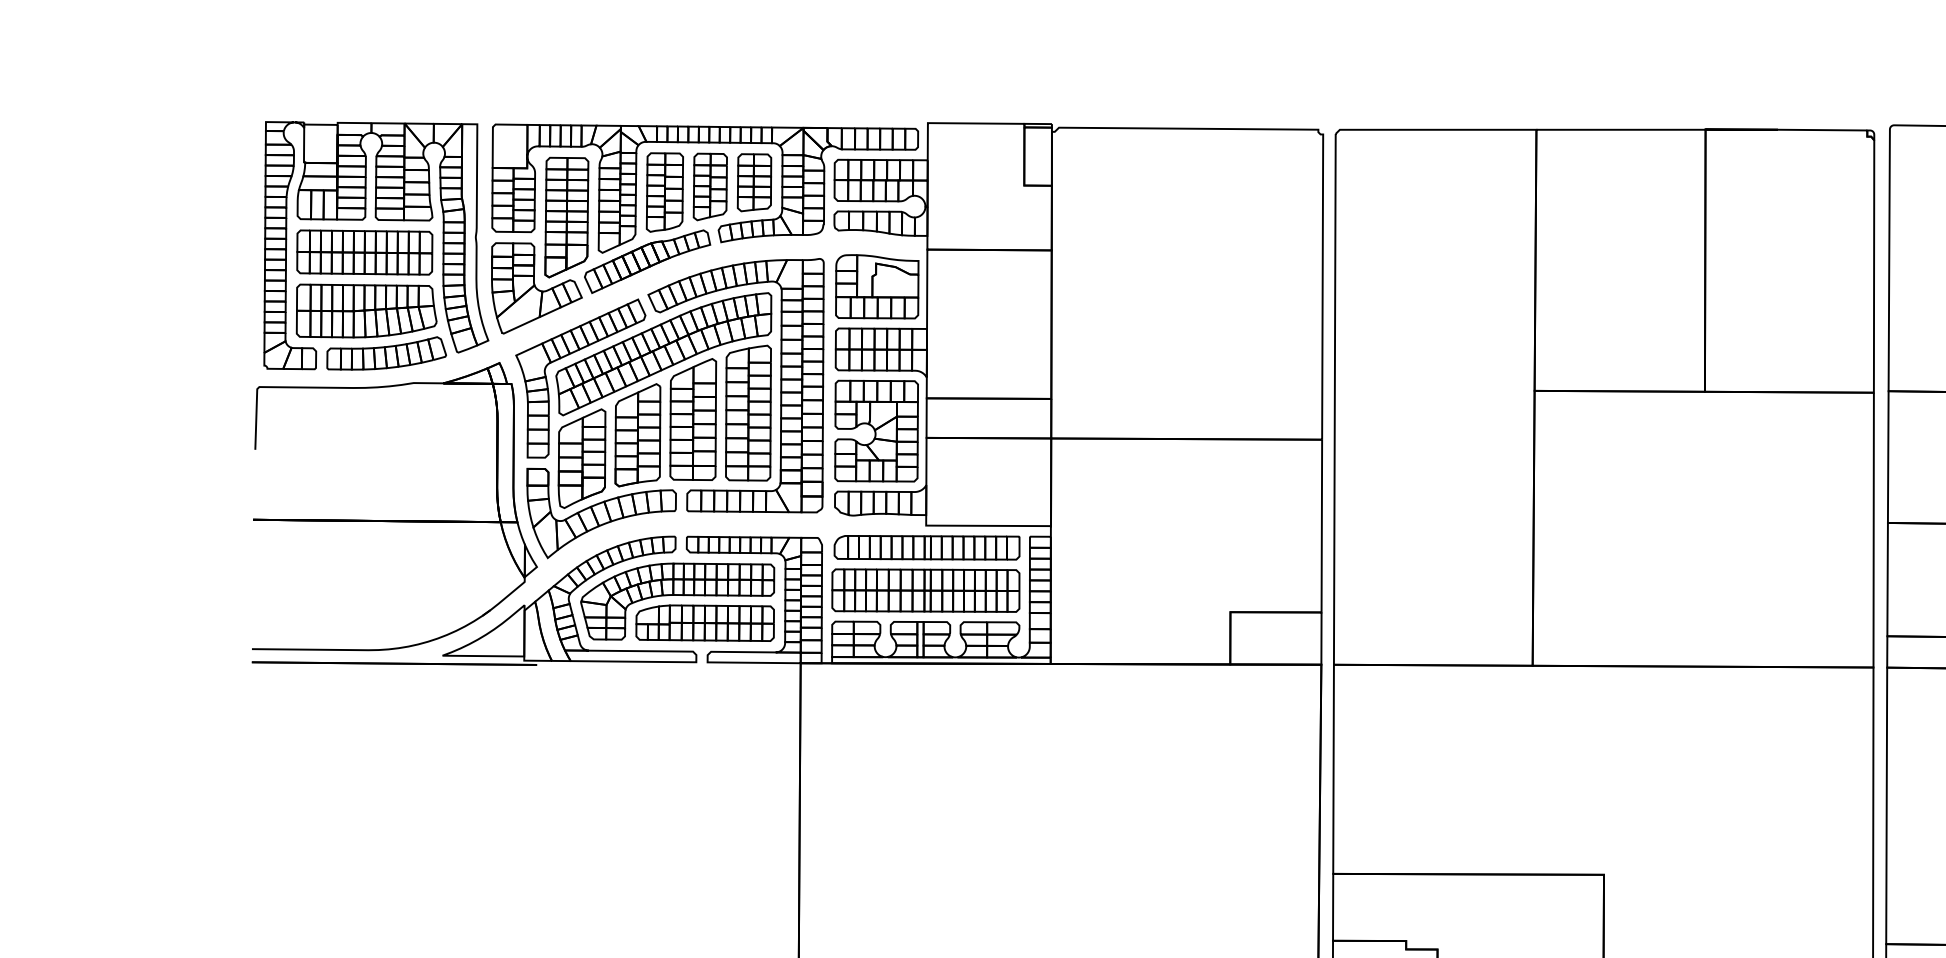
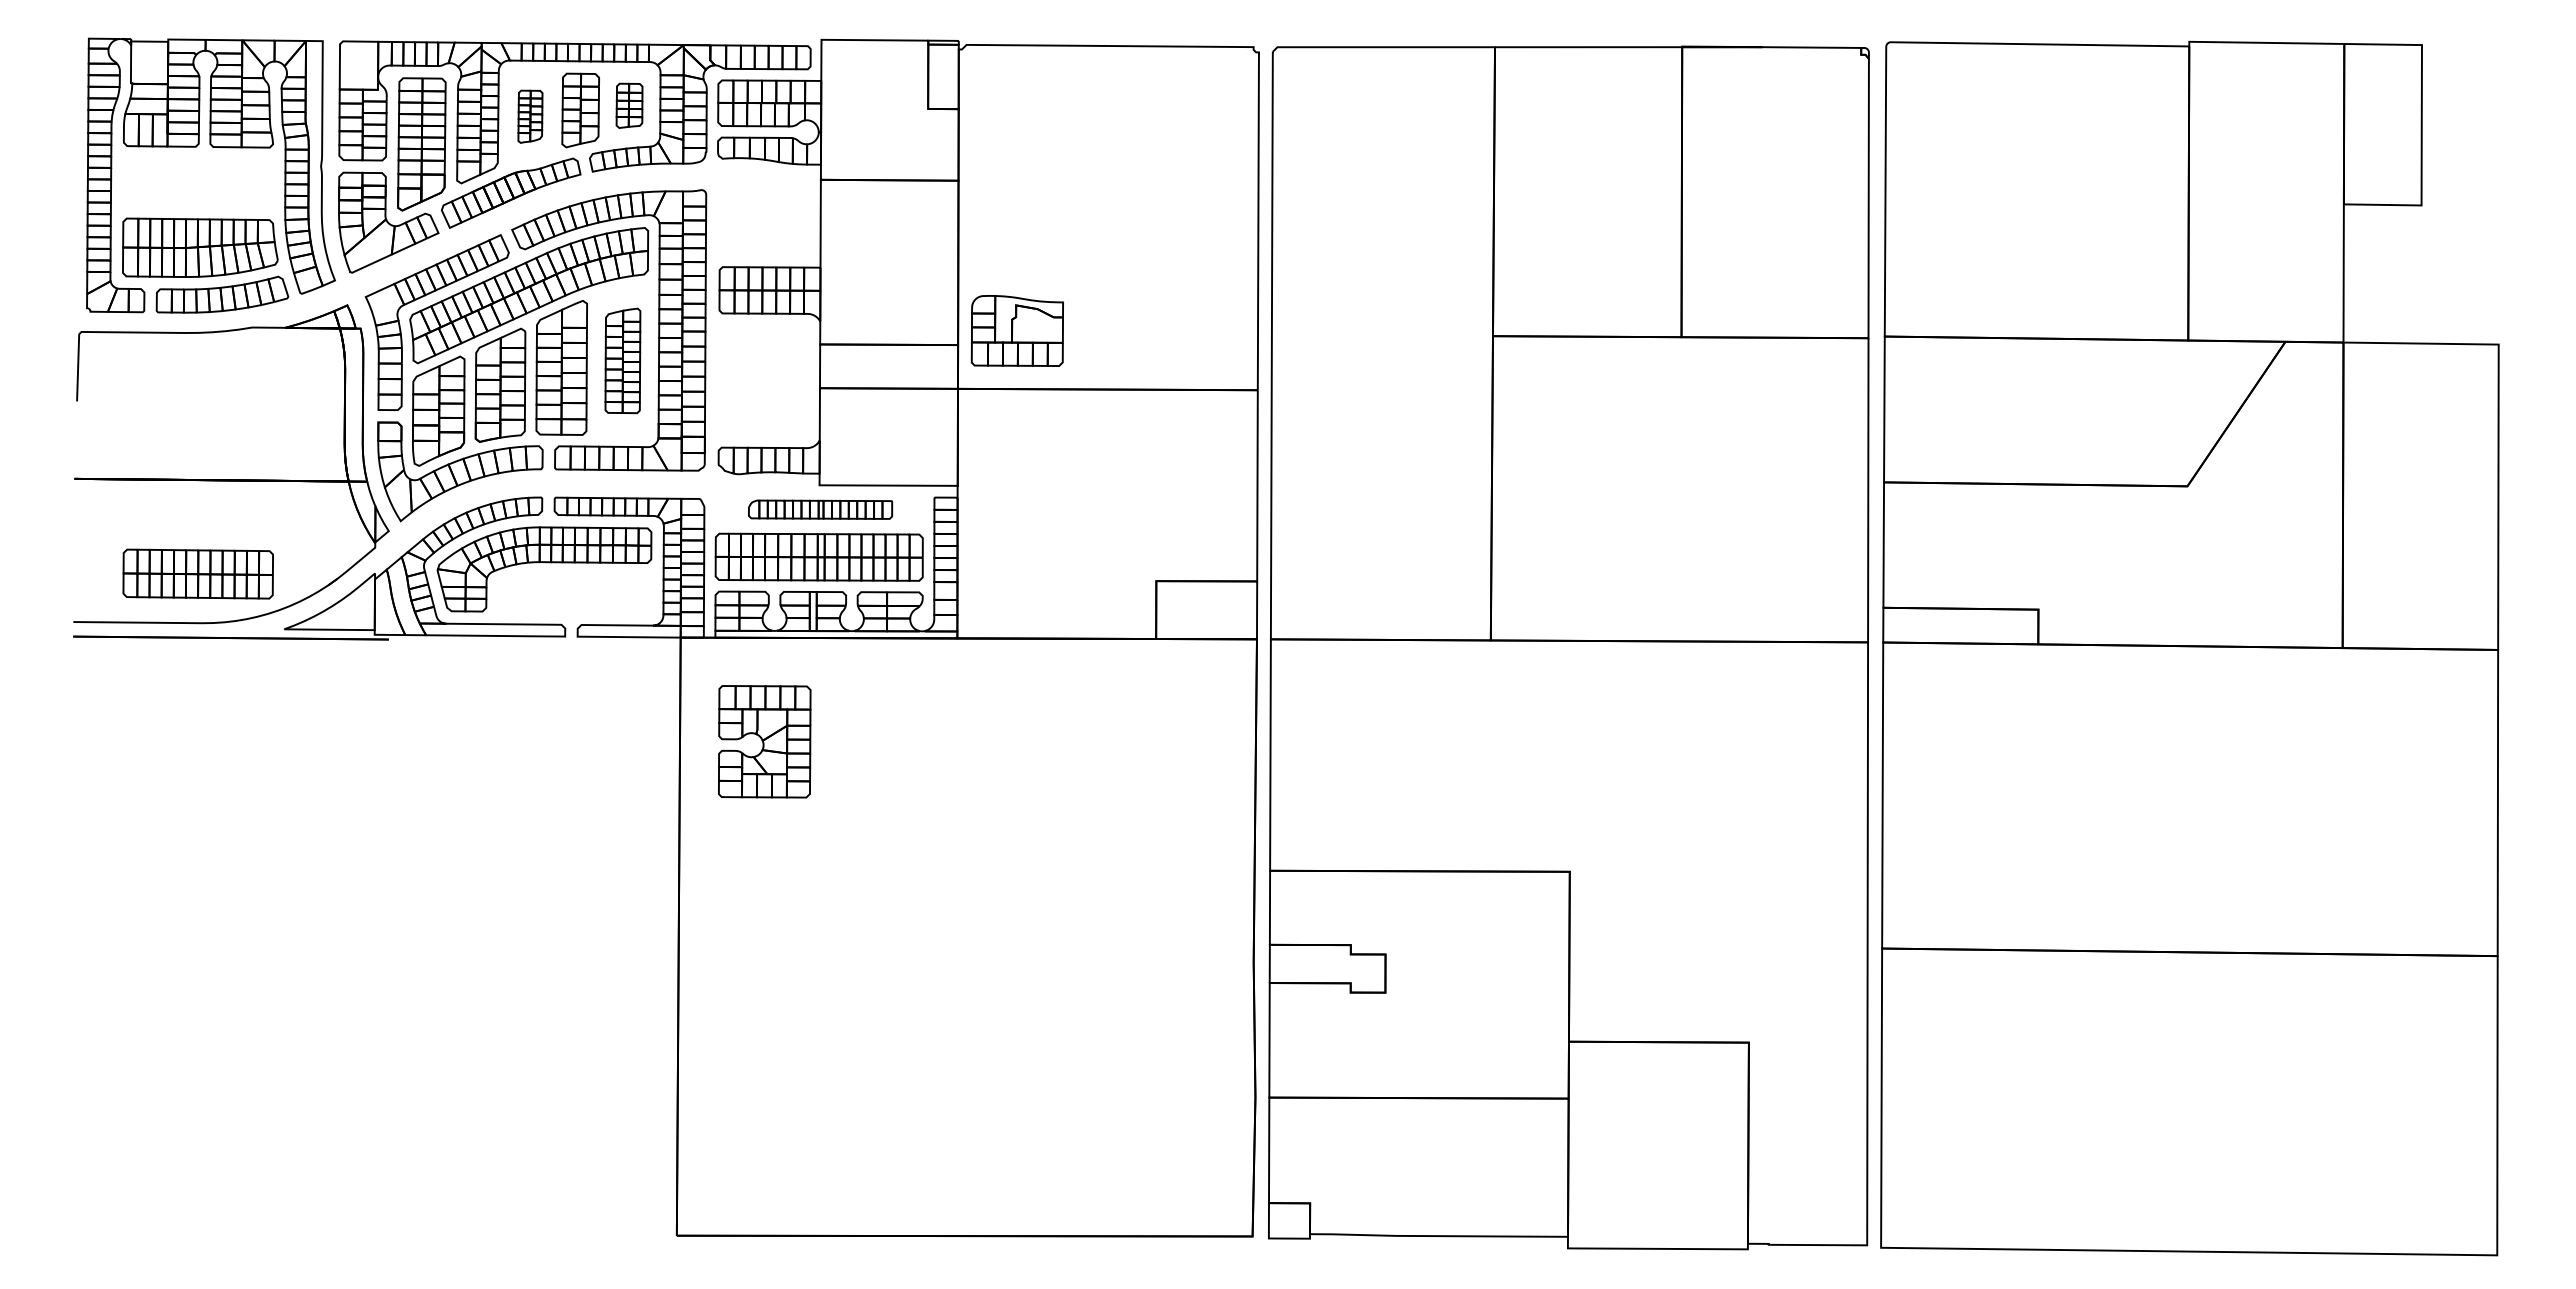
part: (754, 182) -> (629, 105), size x0.7
part: (665, 192) -> (530, 116), size x0.6
part: (364, 252) -> (197, 573), moved
part: (876, 286) -> (1016, 330), moved
part: (748, 412) -> (622, 360), size x0.7
part: (876, 430) -> (764, 741), moved
part: (927, 547) -> (820, 509), size x0.7
part: (704, 622) -> (574, 592), removed

